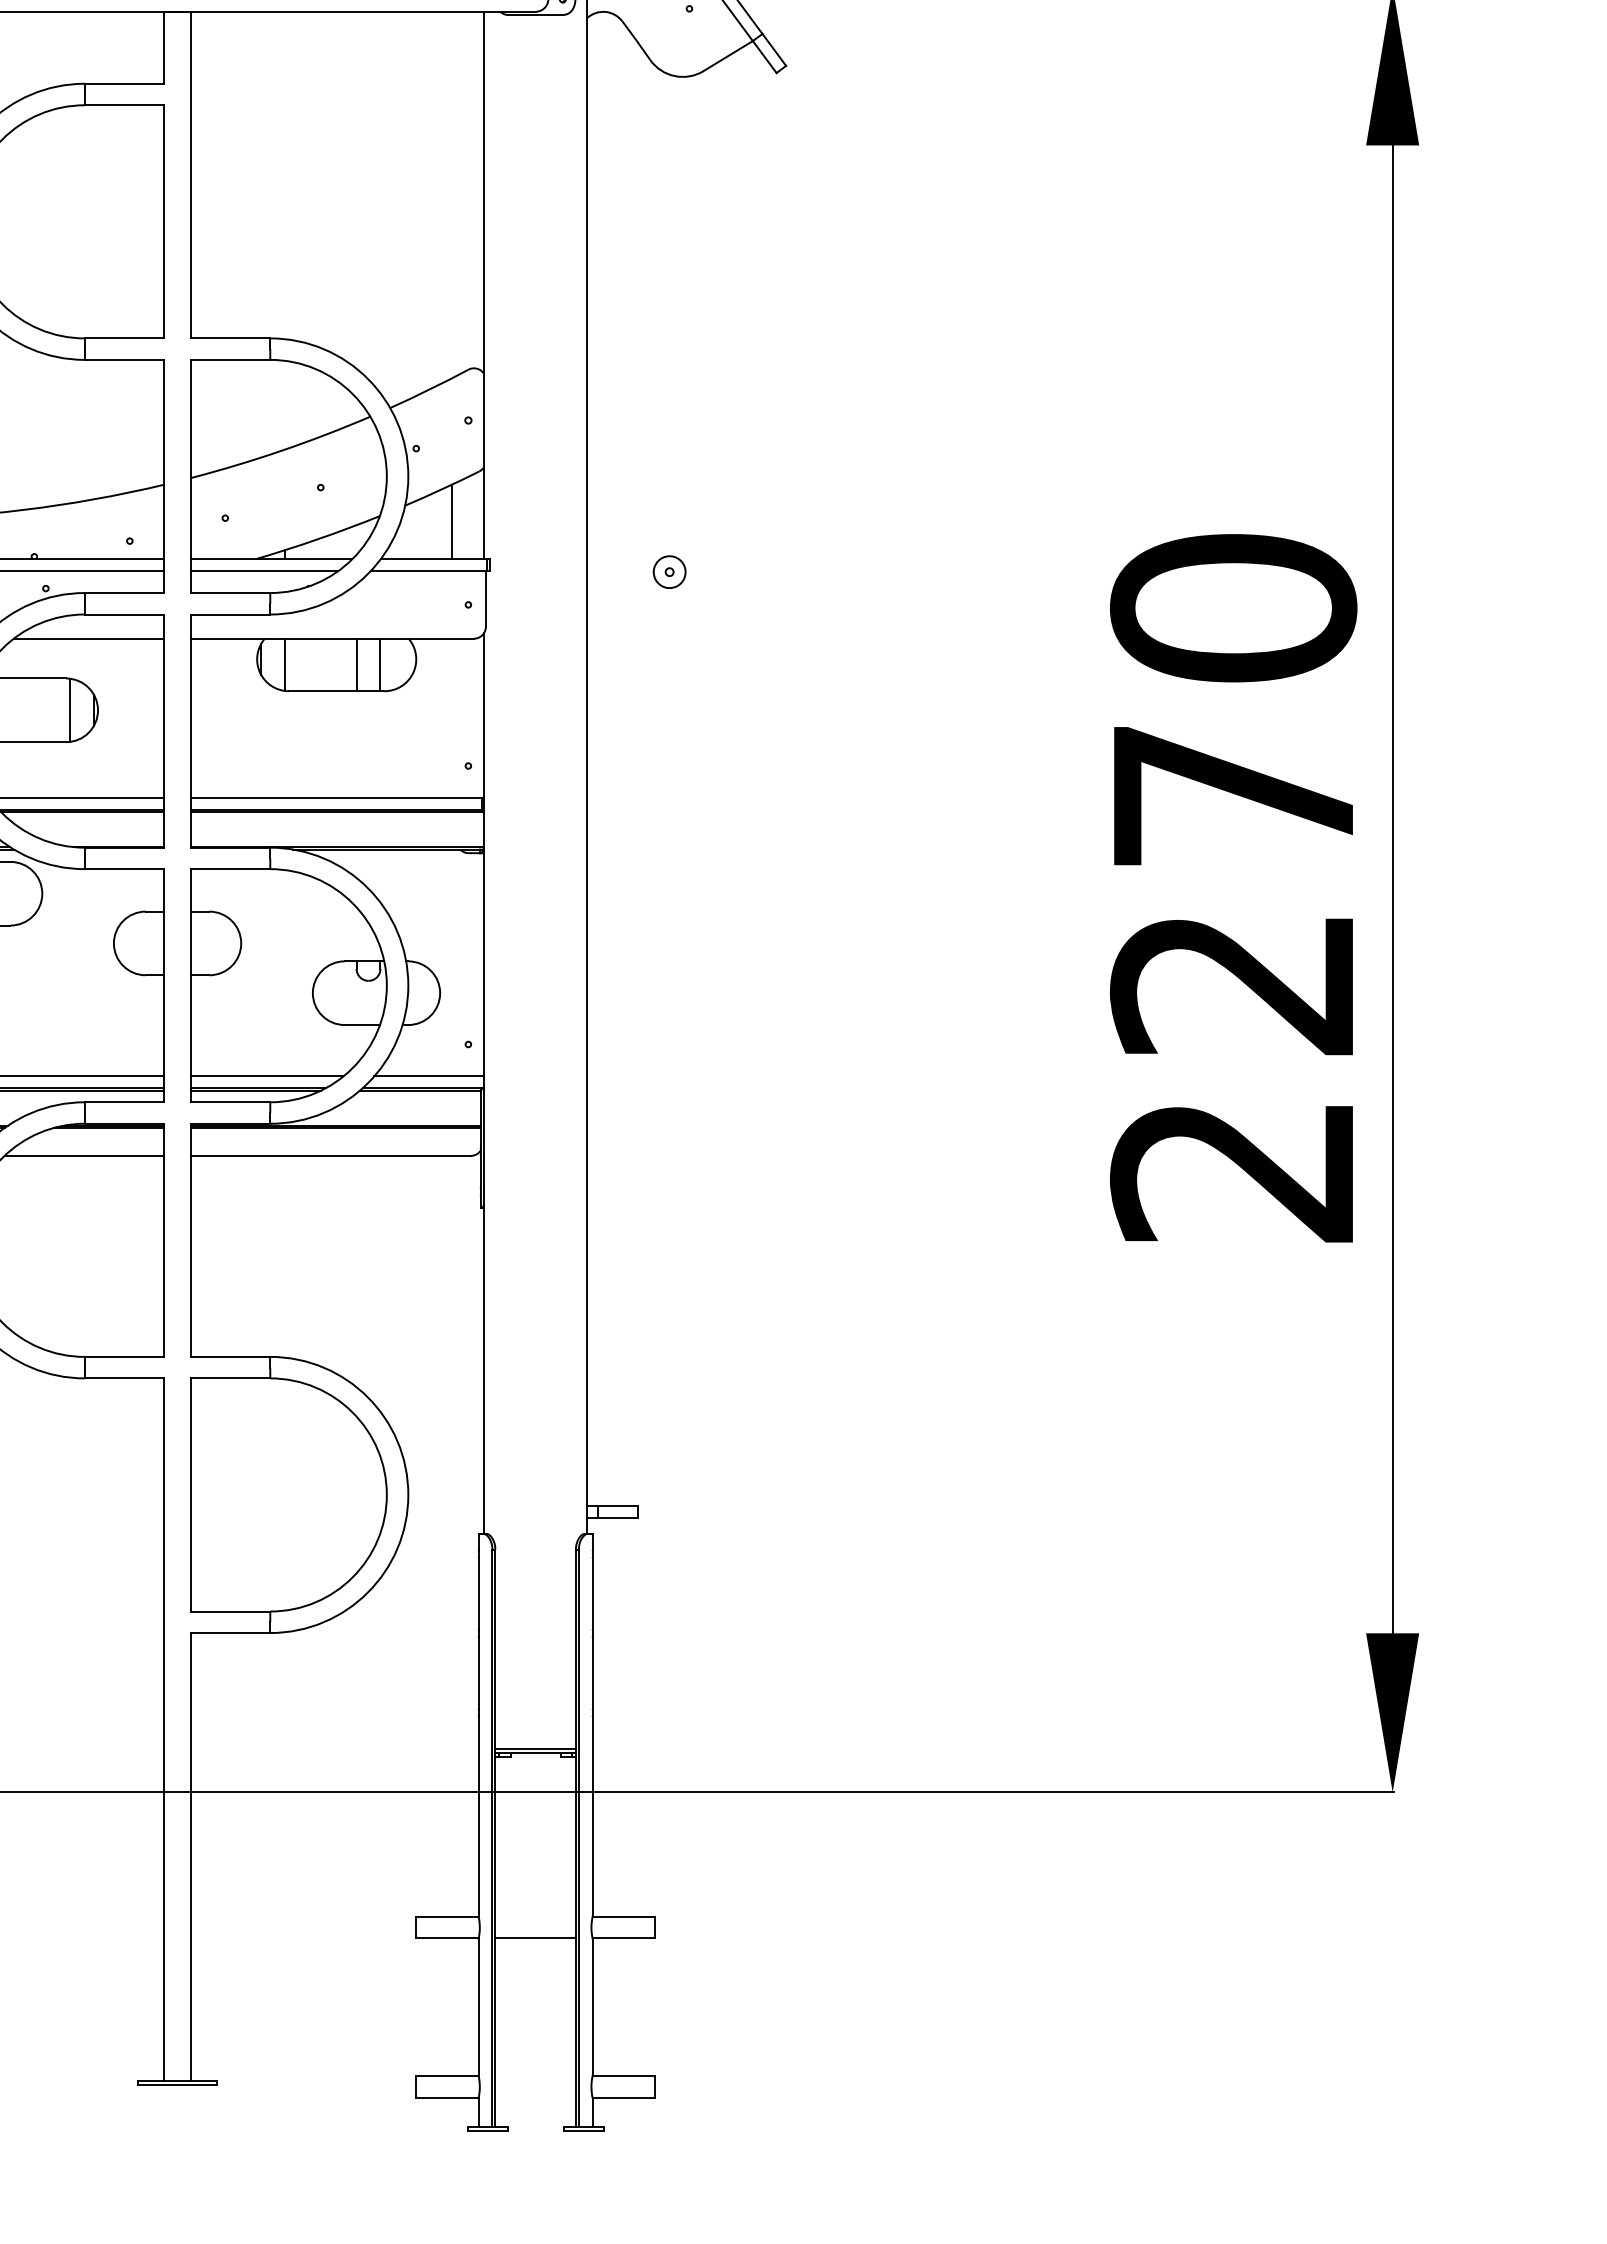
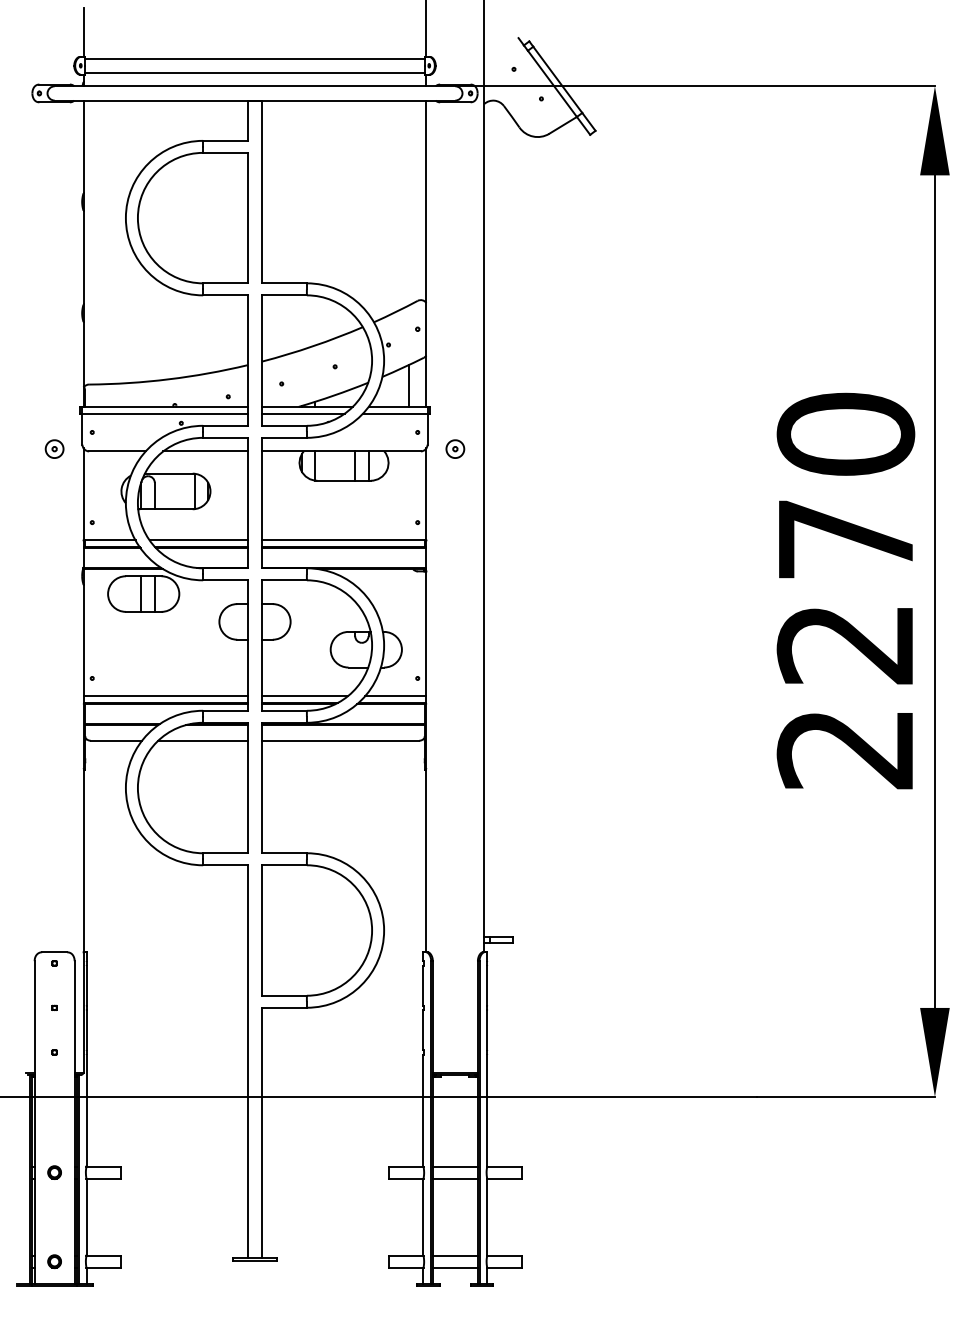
part: (669, 571) -> (455, 448), moved
line: (534, 1916) -> (454, 1166), added
line: (534, 2075) -> (454, 1255), added
line: (534, 2097) -> (454, 1267), added

